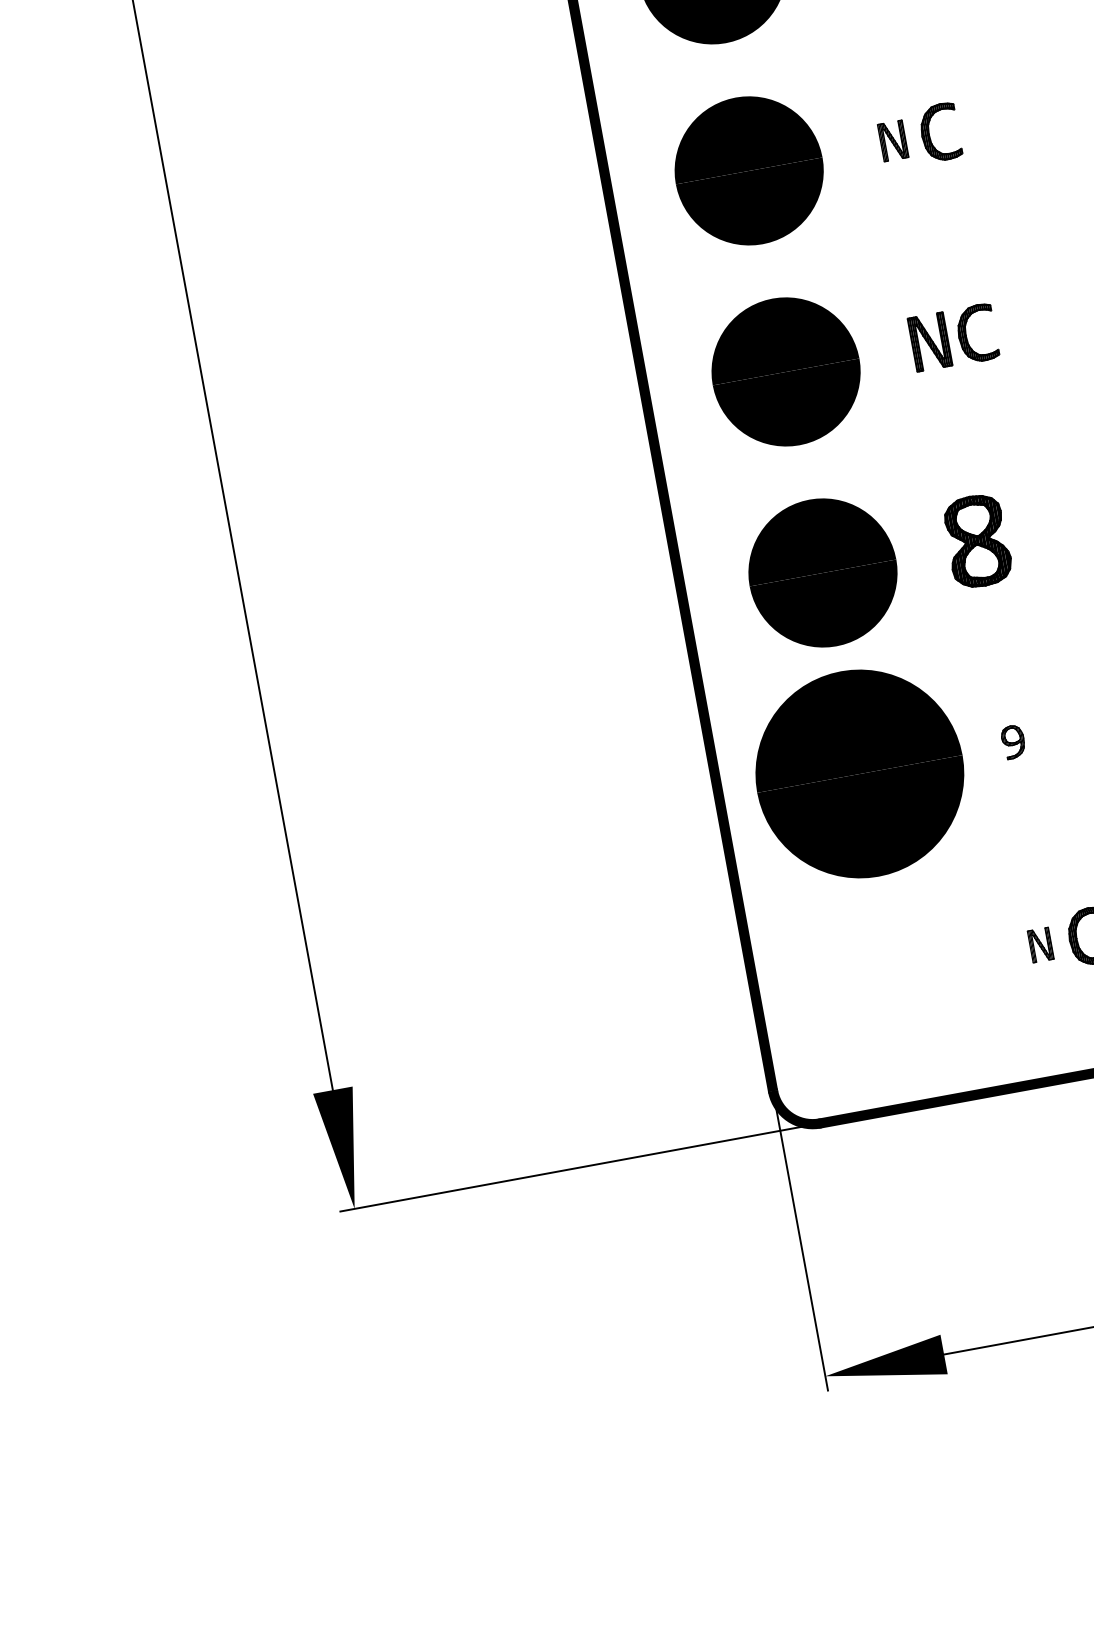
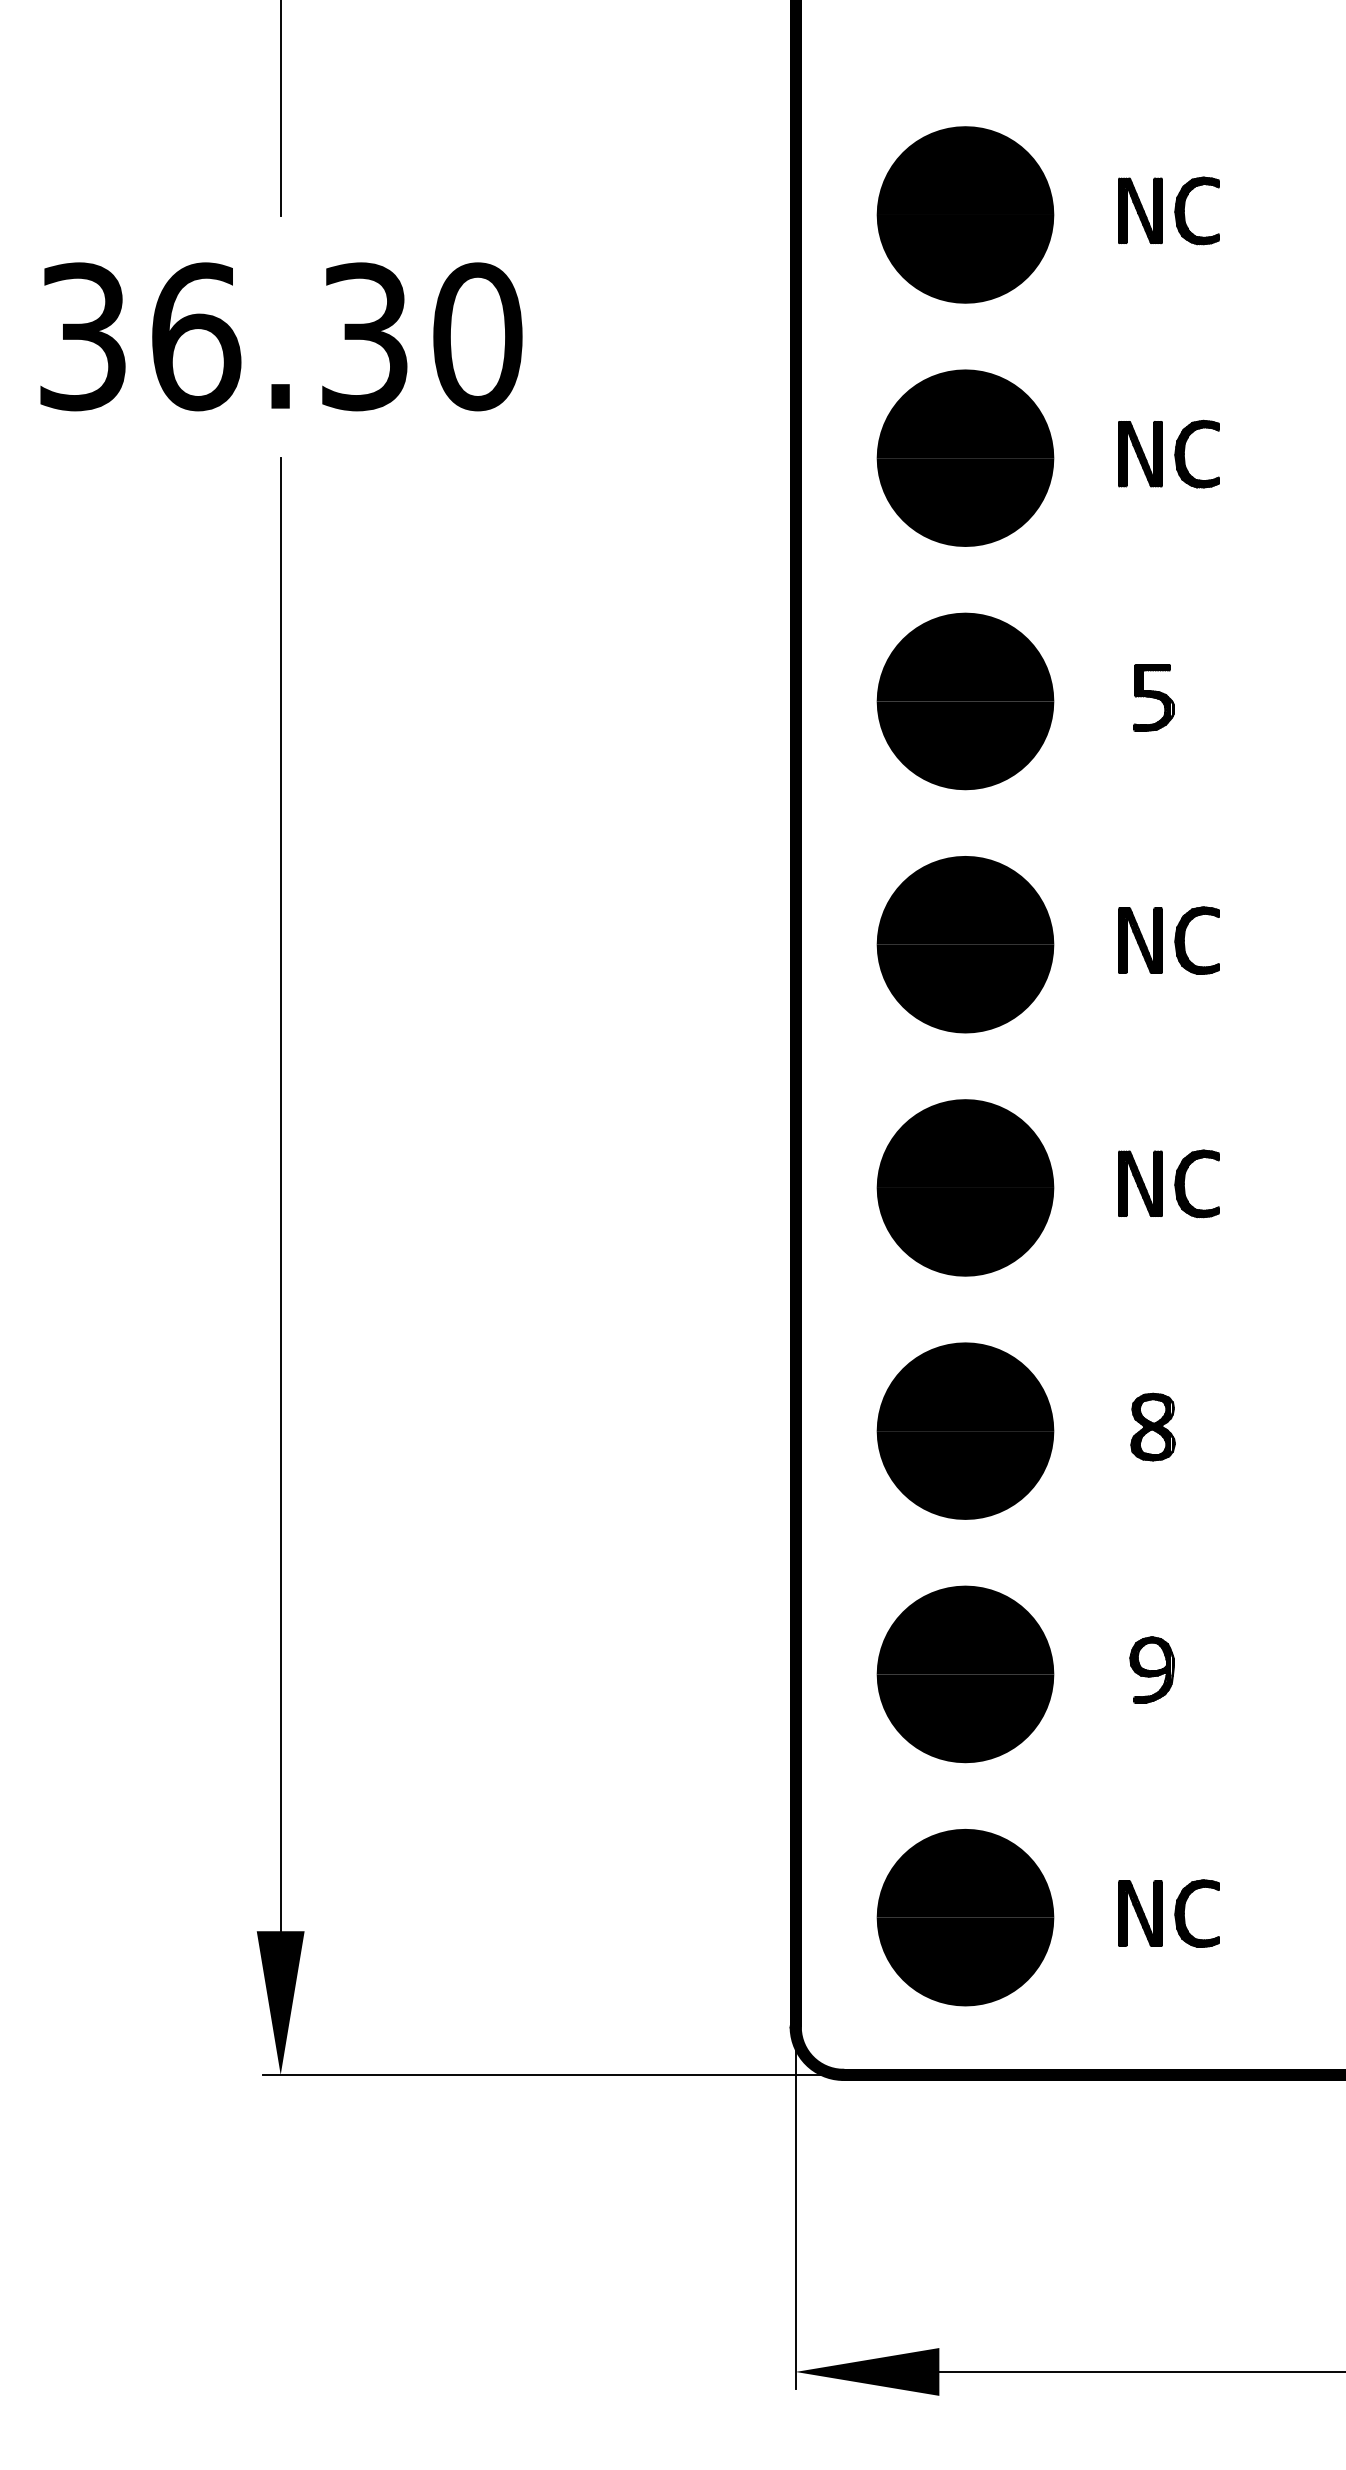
part: (893, 140) -> (1140, 940), size x1.43
part: (976, 540) -> (1152, 1426), size x0.62
part: (1012, 741) -> (1151, 1669), size x1.67
part: (859, 774) -> (965, 1674), size x0.71
part: (1040, 945) -> (1140, 1913), size x1.67
part: (896, 974) -> (965, 1917), added

